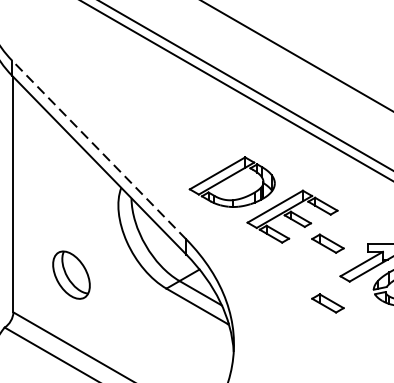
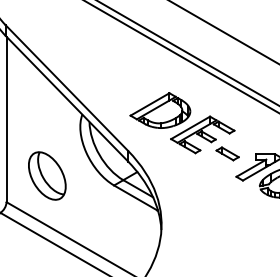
line: (98, 150) -> (66, 88), dashed -> solid
part: (71, 274) -> (47, 175), size x1.43
part: (327, 302) -> (227, 195), removed

